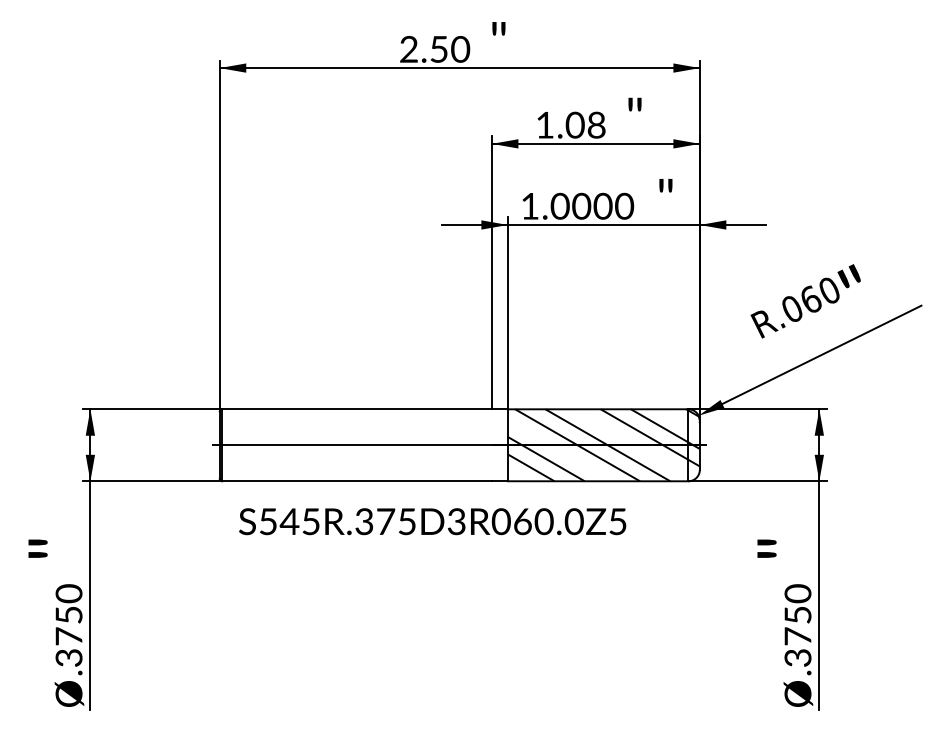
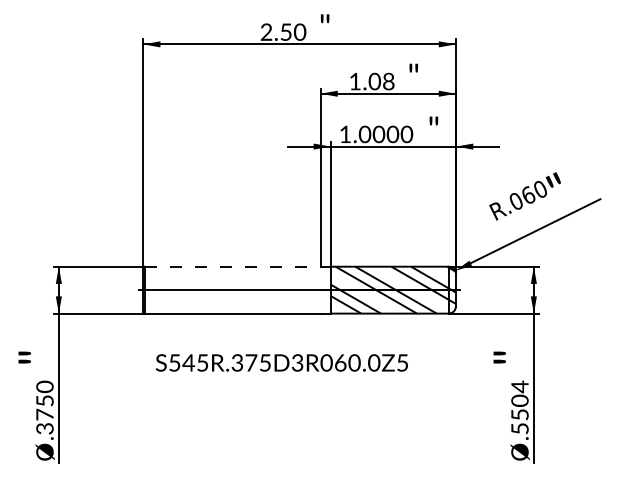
line: (356, 408) -> (232, 266), solid -> dashed
text: (432, 520) -> (281, 362), moved
text: (797, 625) -> (519, 407), .3750 -> .5504

